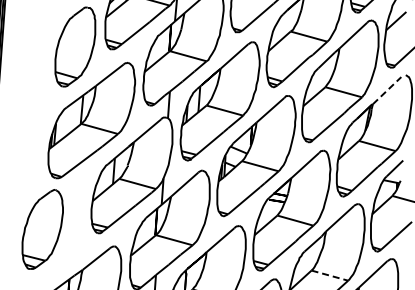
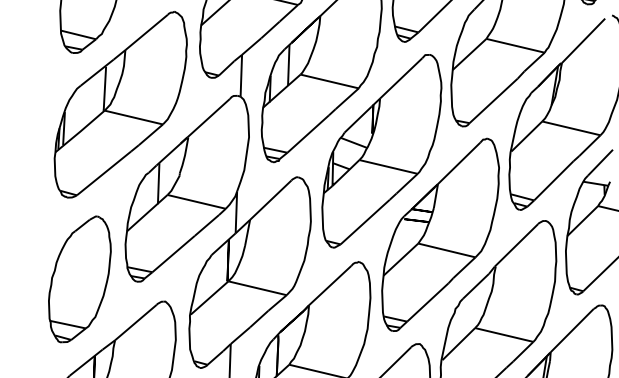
line: (387, 90) -> (584, 40), dashed -> solid
part: (42, 229) -> (79, 279), moved
line: (330, 275) -> (505, 334), dashed -> solid

